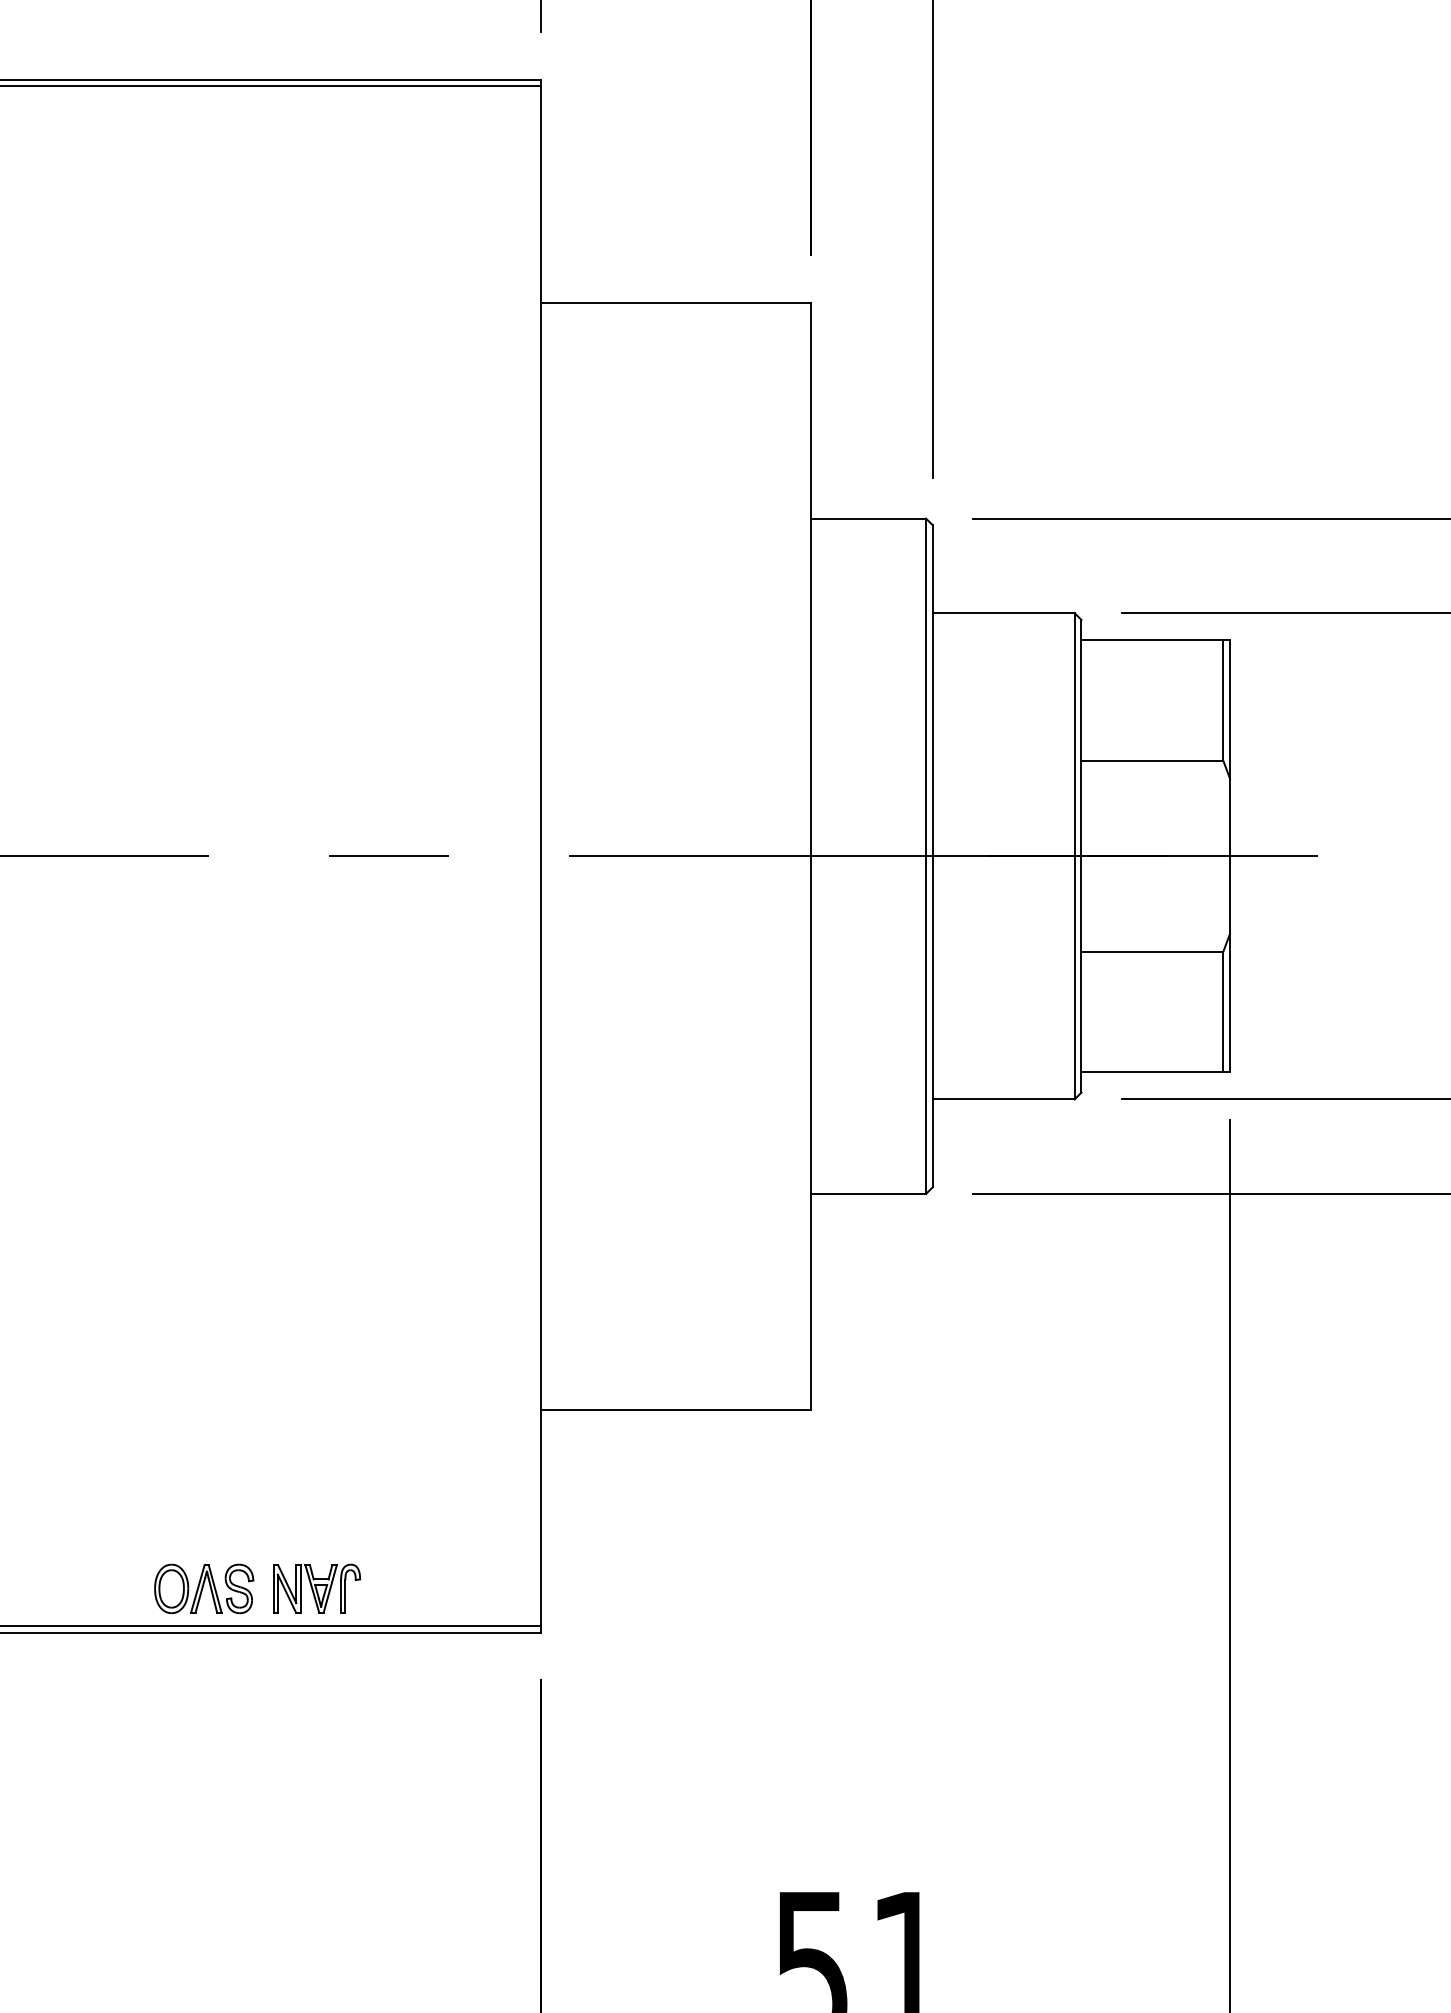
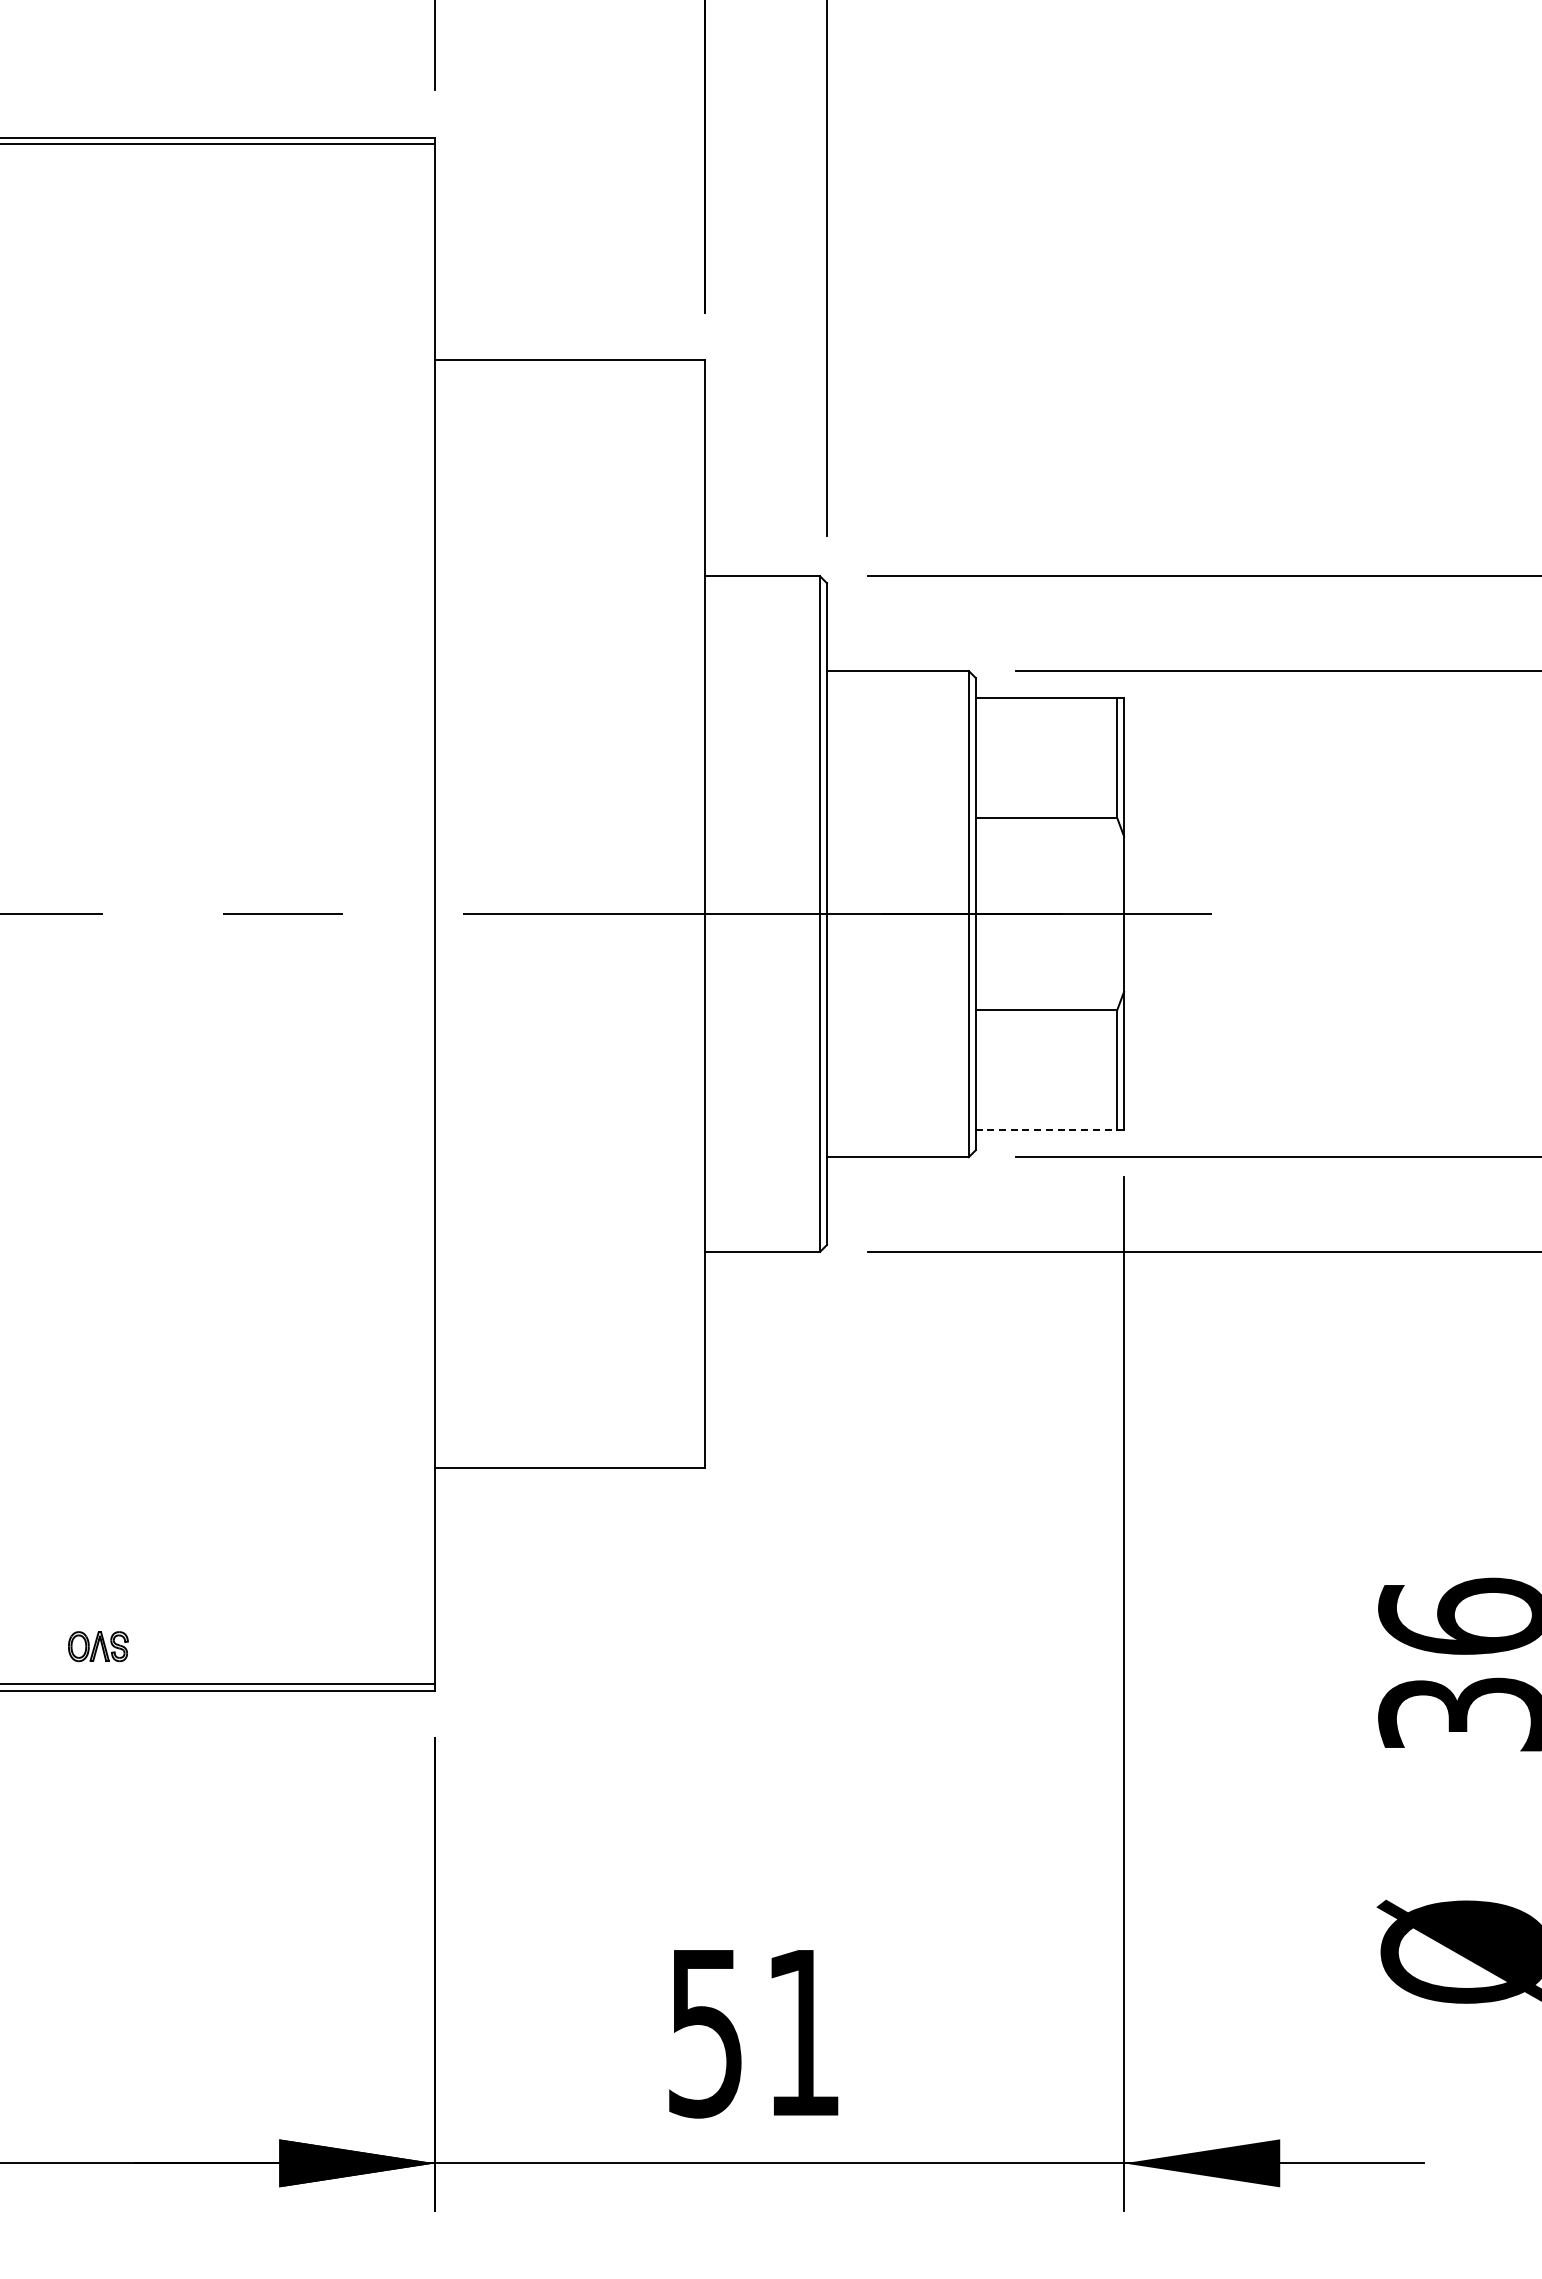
line: (1152, 1072) -> (1046, 1130), solid -> dashed
part: (204, 1588) -> (98, 1646), size x0.6
part: (317, 1588) -> (211, 1646), removed

